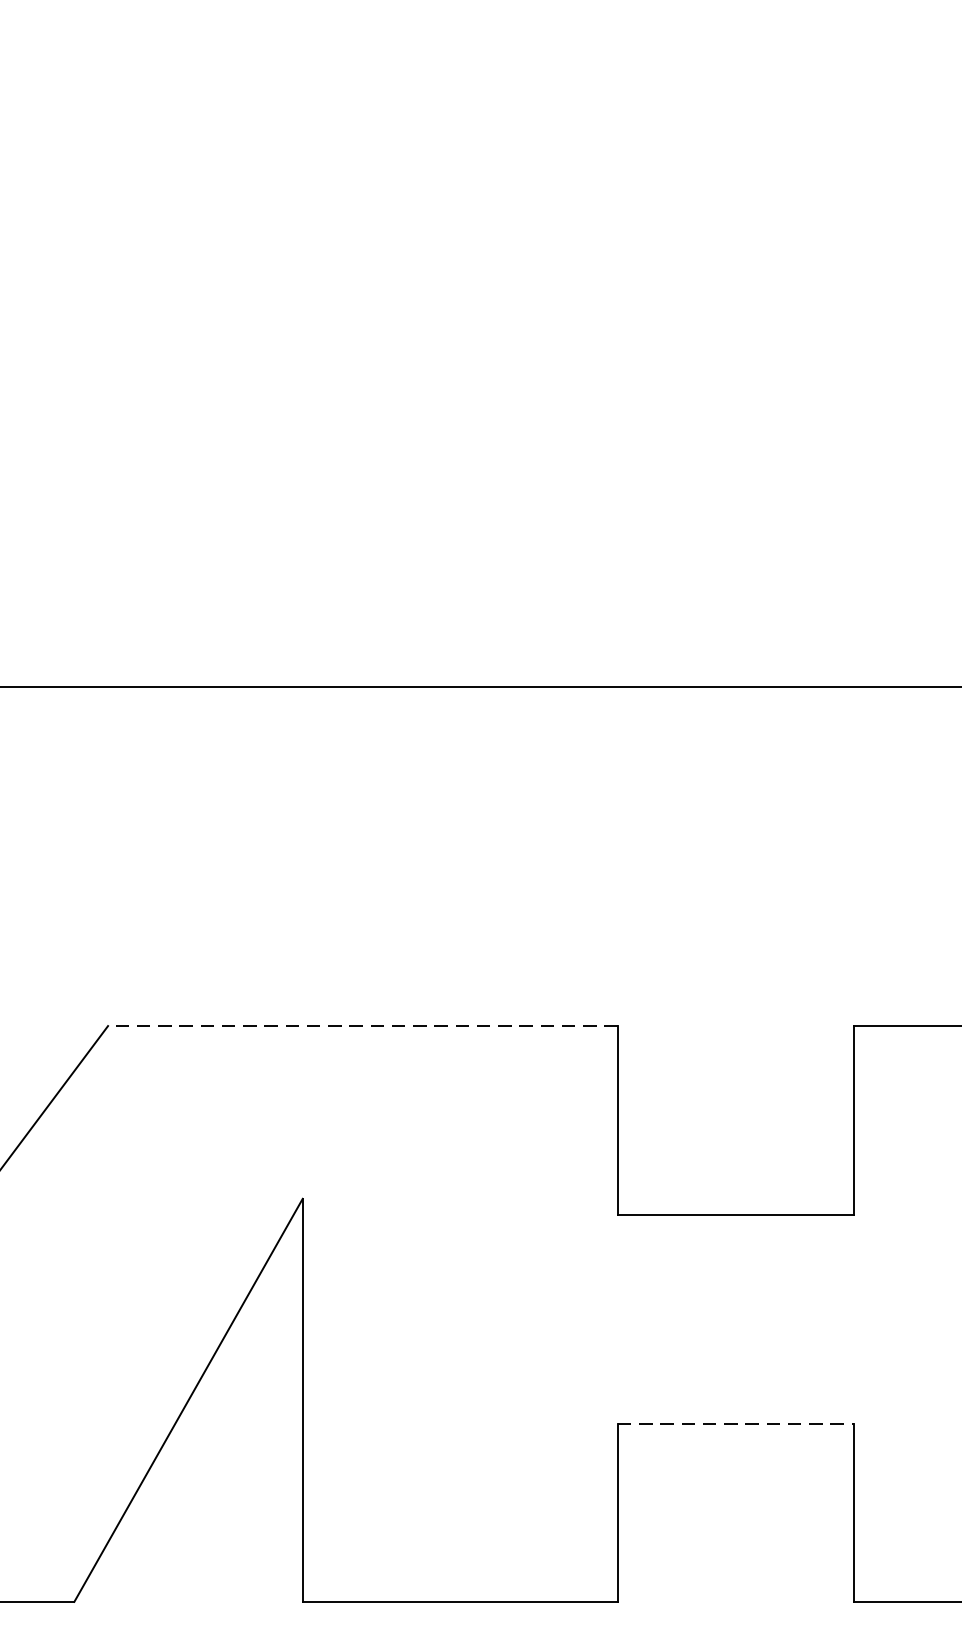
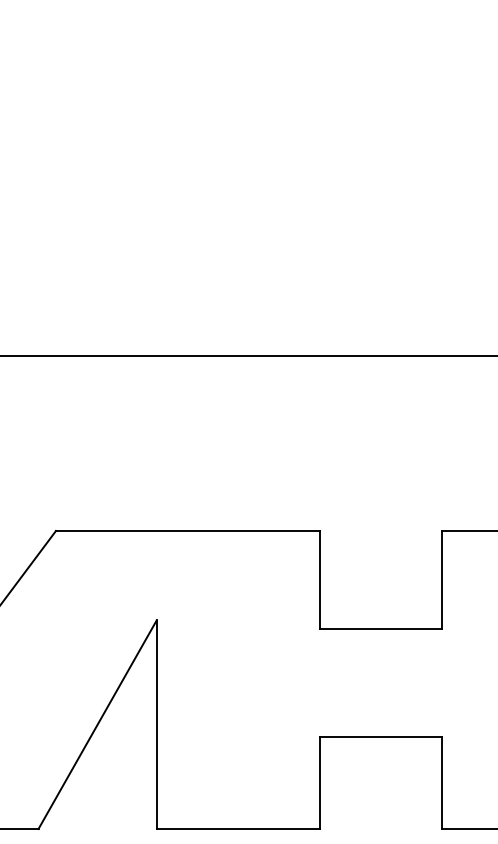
line: (362, 1025) -> (187, 530), dashed -> solid
line: (737, 1423) -> (381, 736), dashed -> solid

